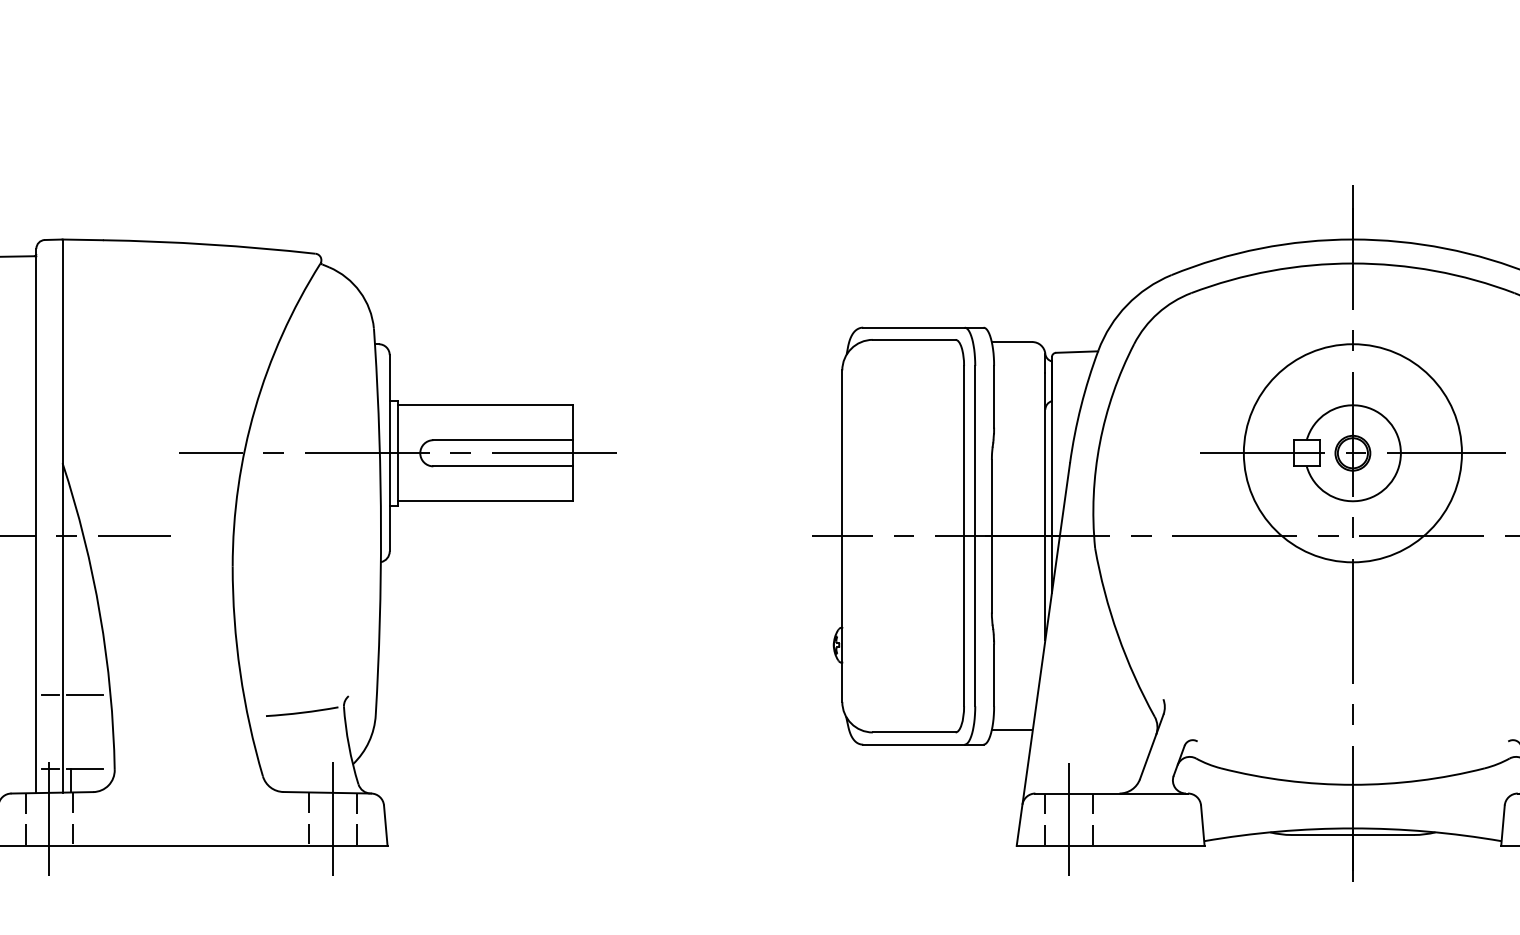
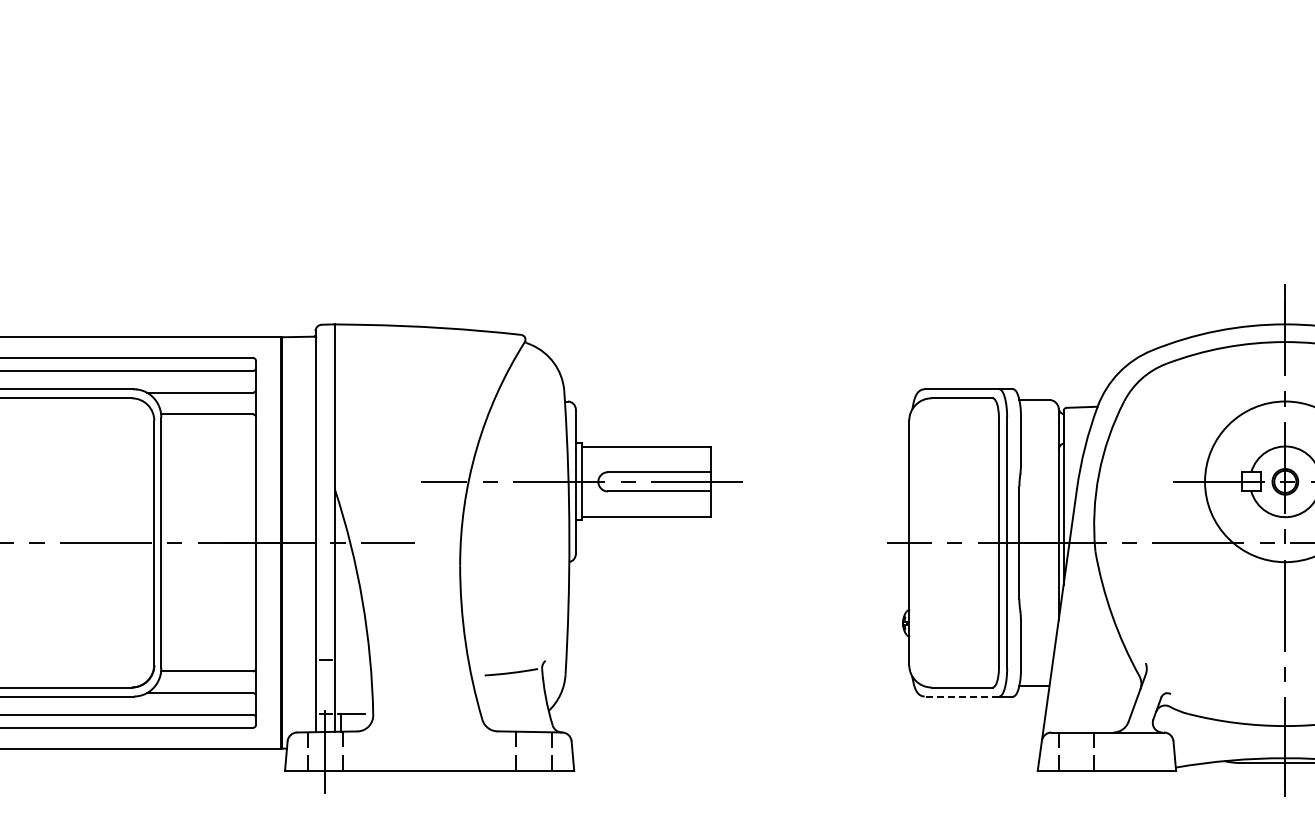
line: (85, 695) -> (351, 660), removed
line: (913, 744) -> (961, 696), solid -> dashed
line: (333, 819) -> (534, 751), removed
line: (1069, 819) -> (1076, 751), removed

